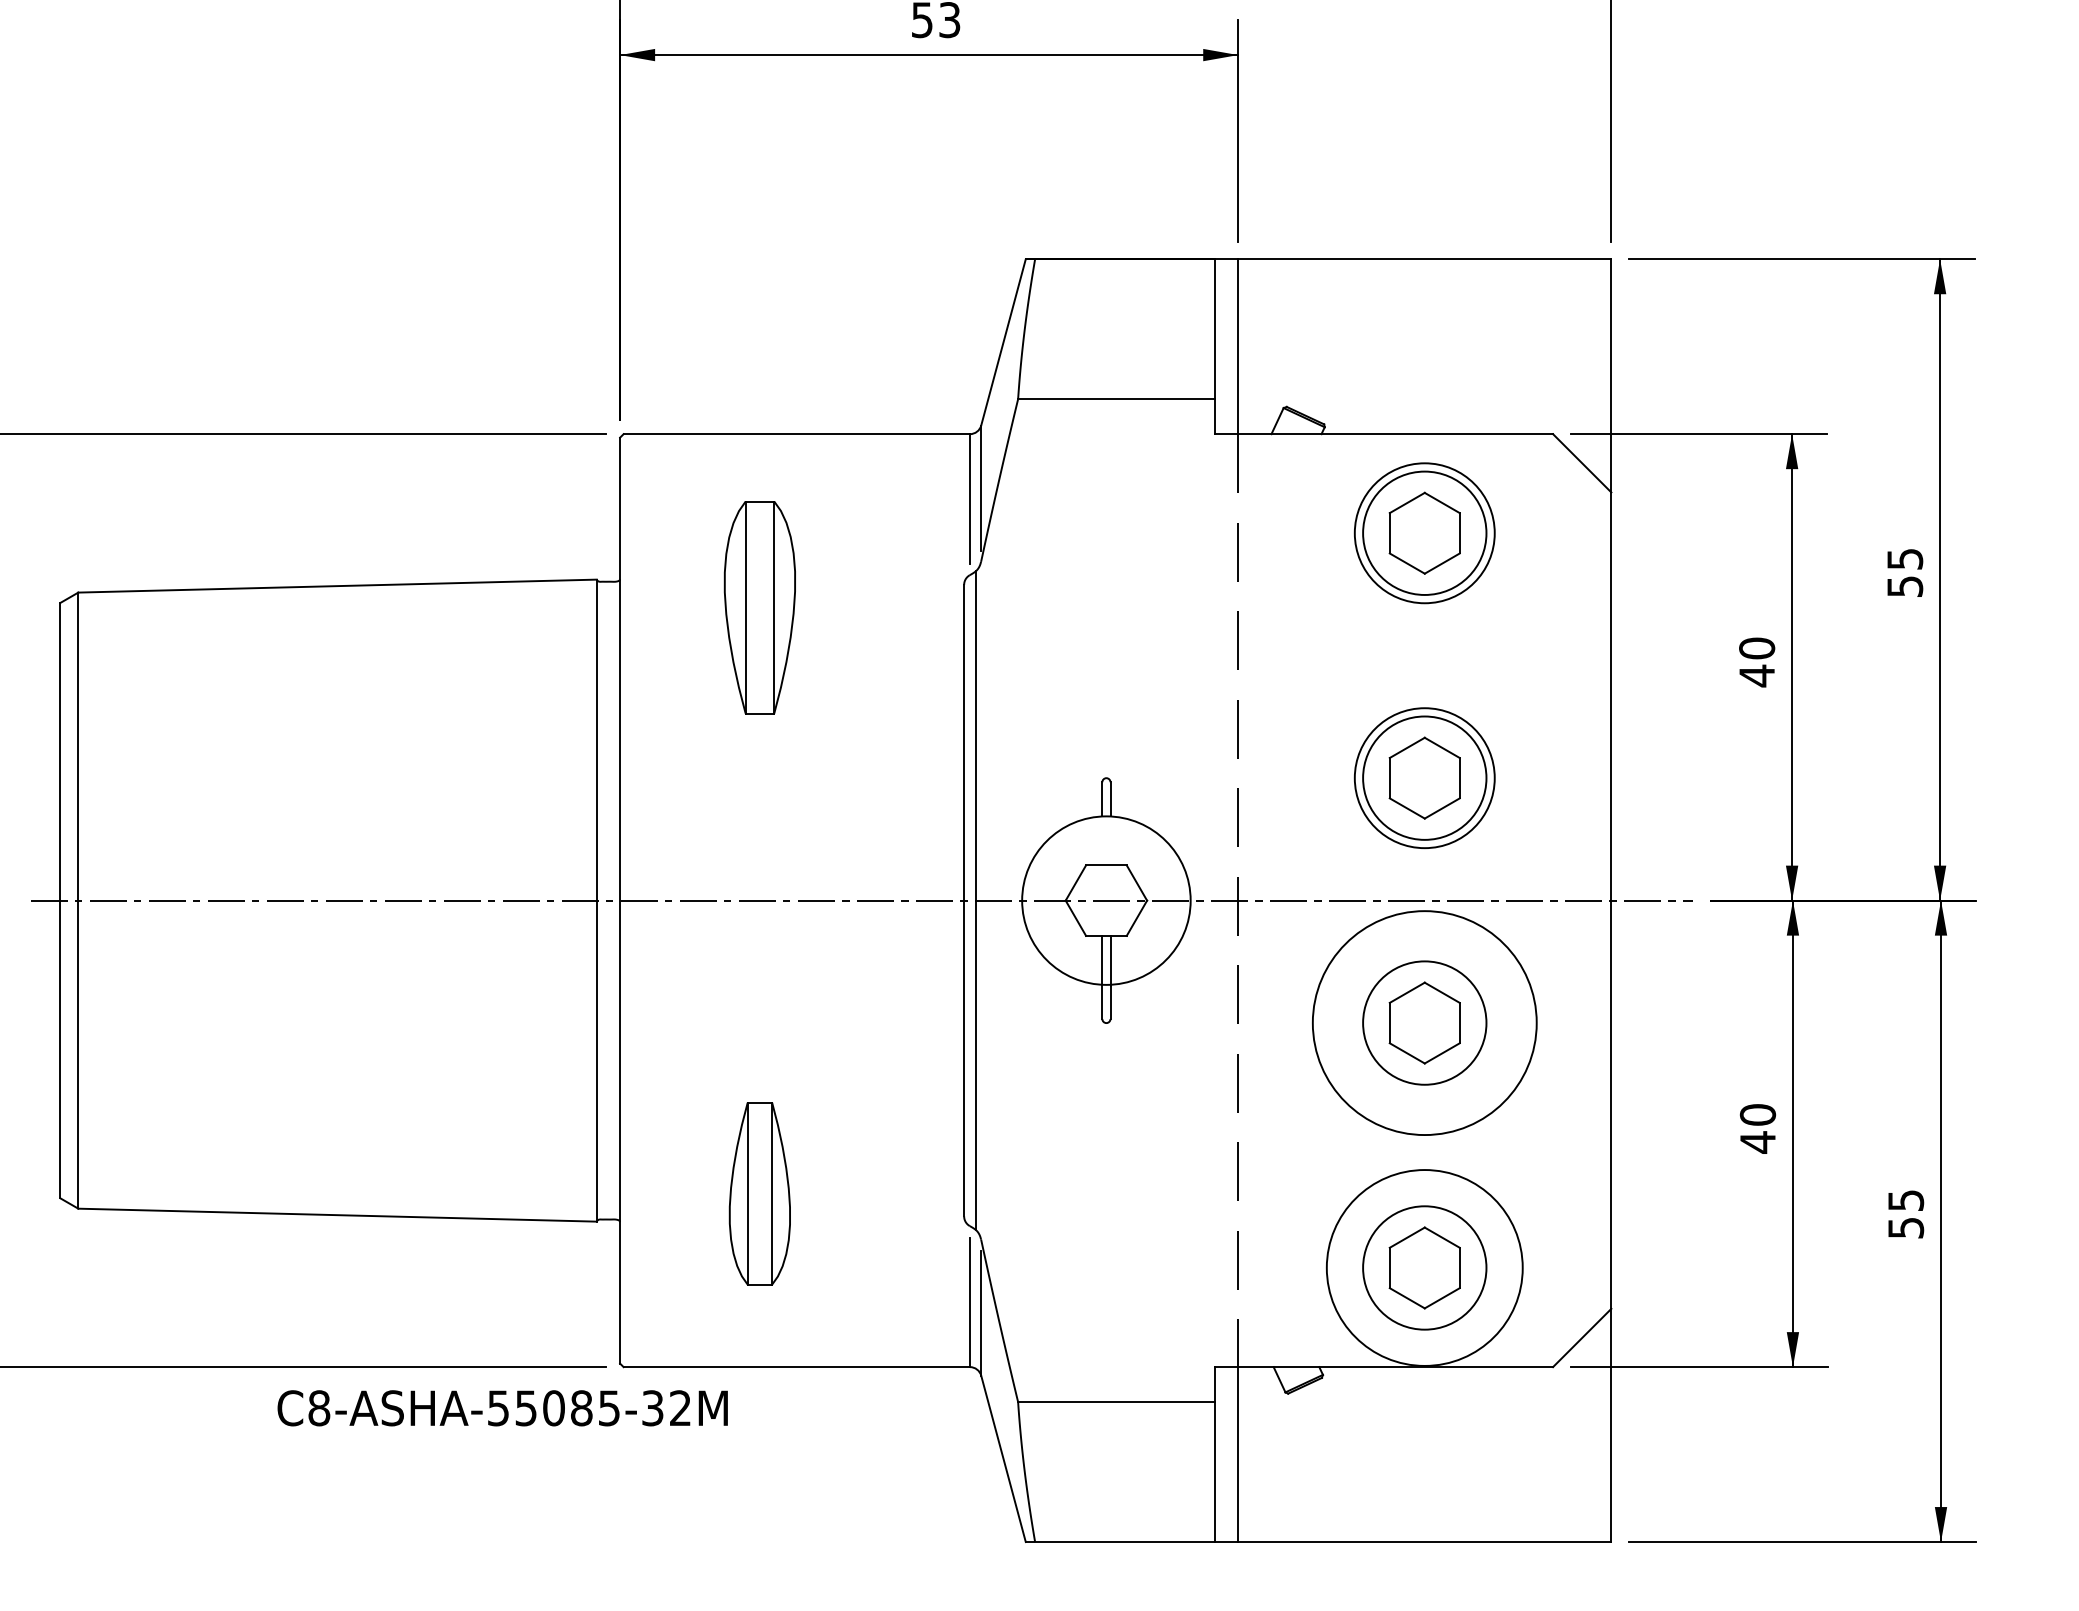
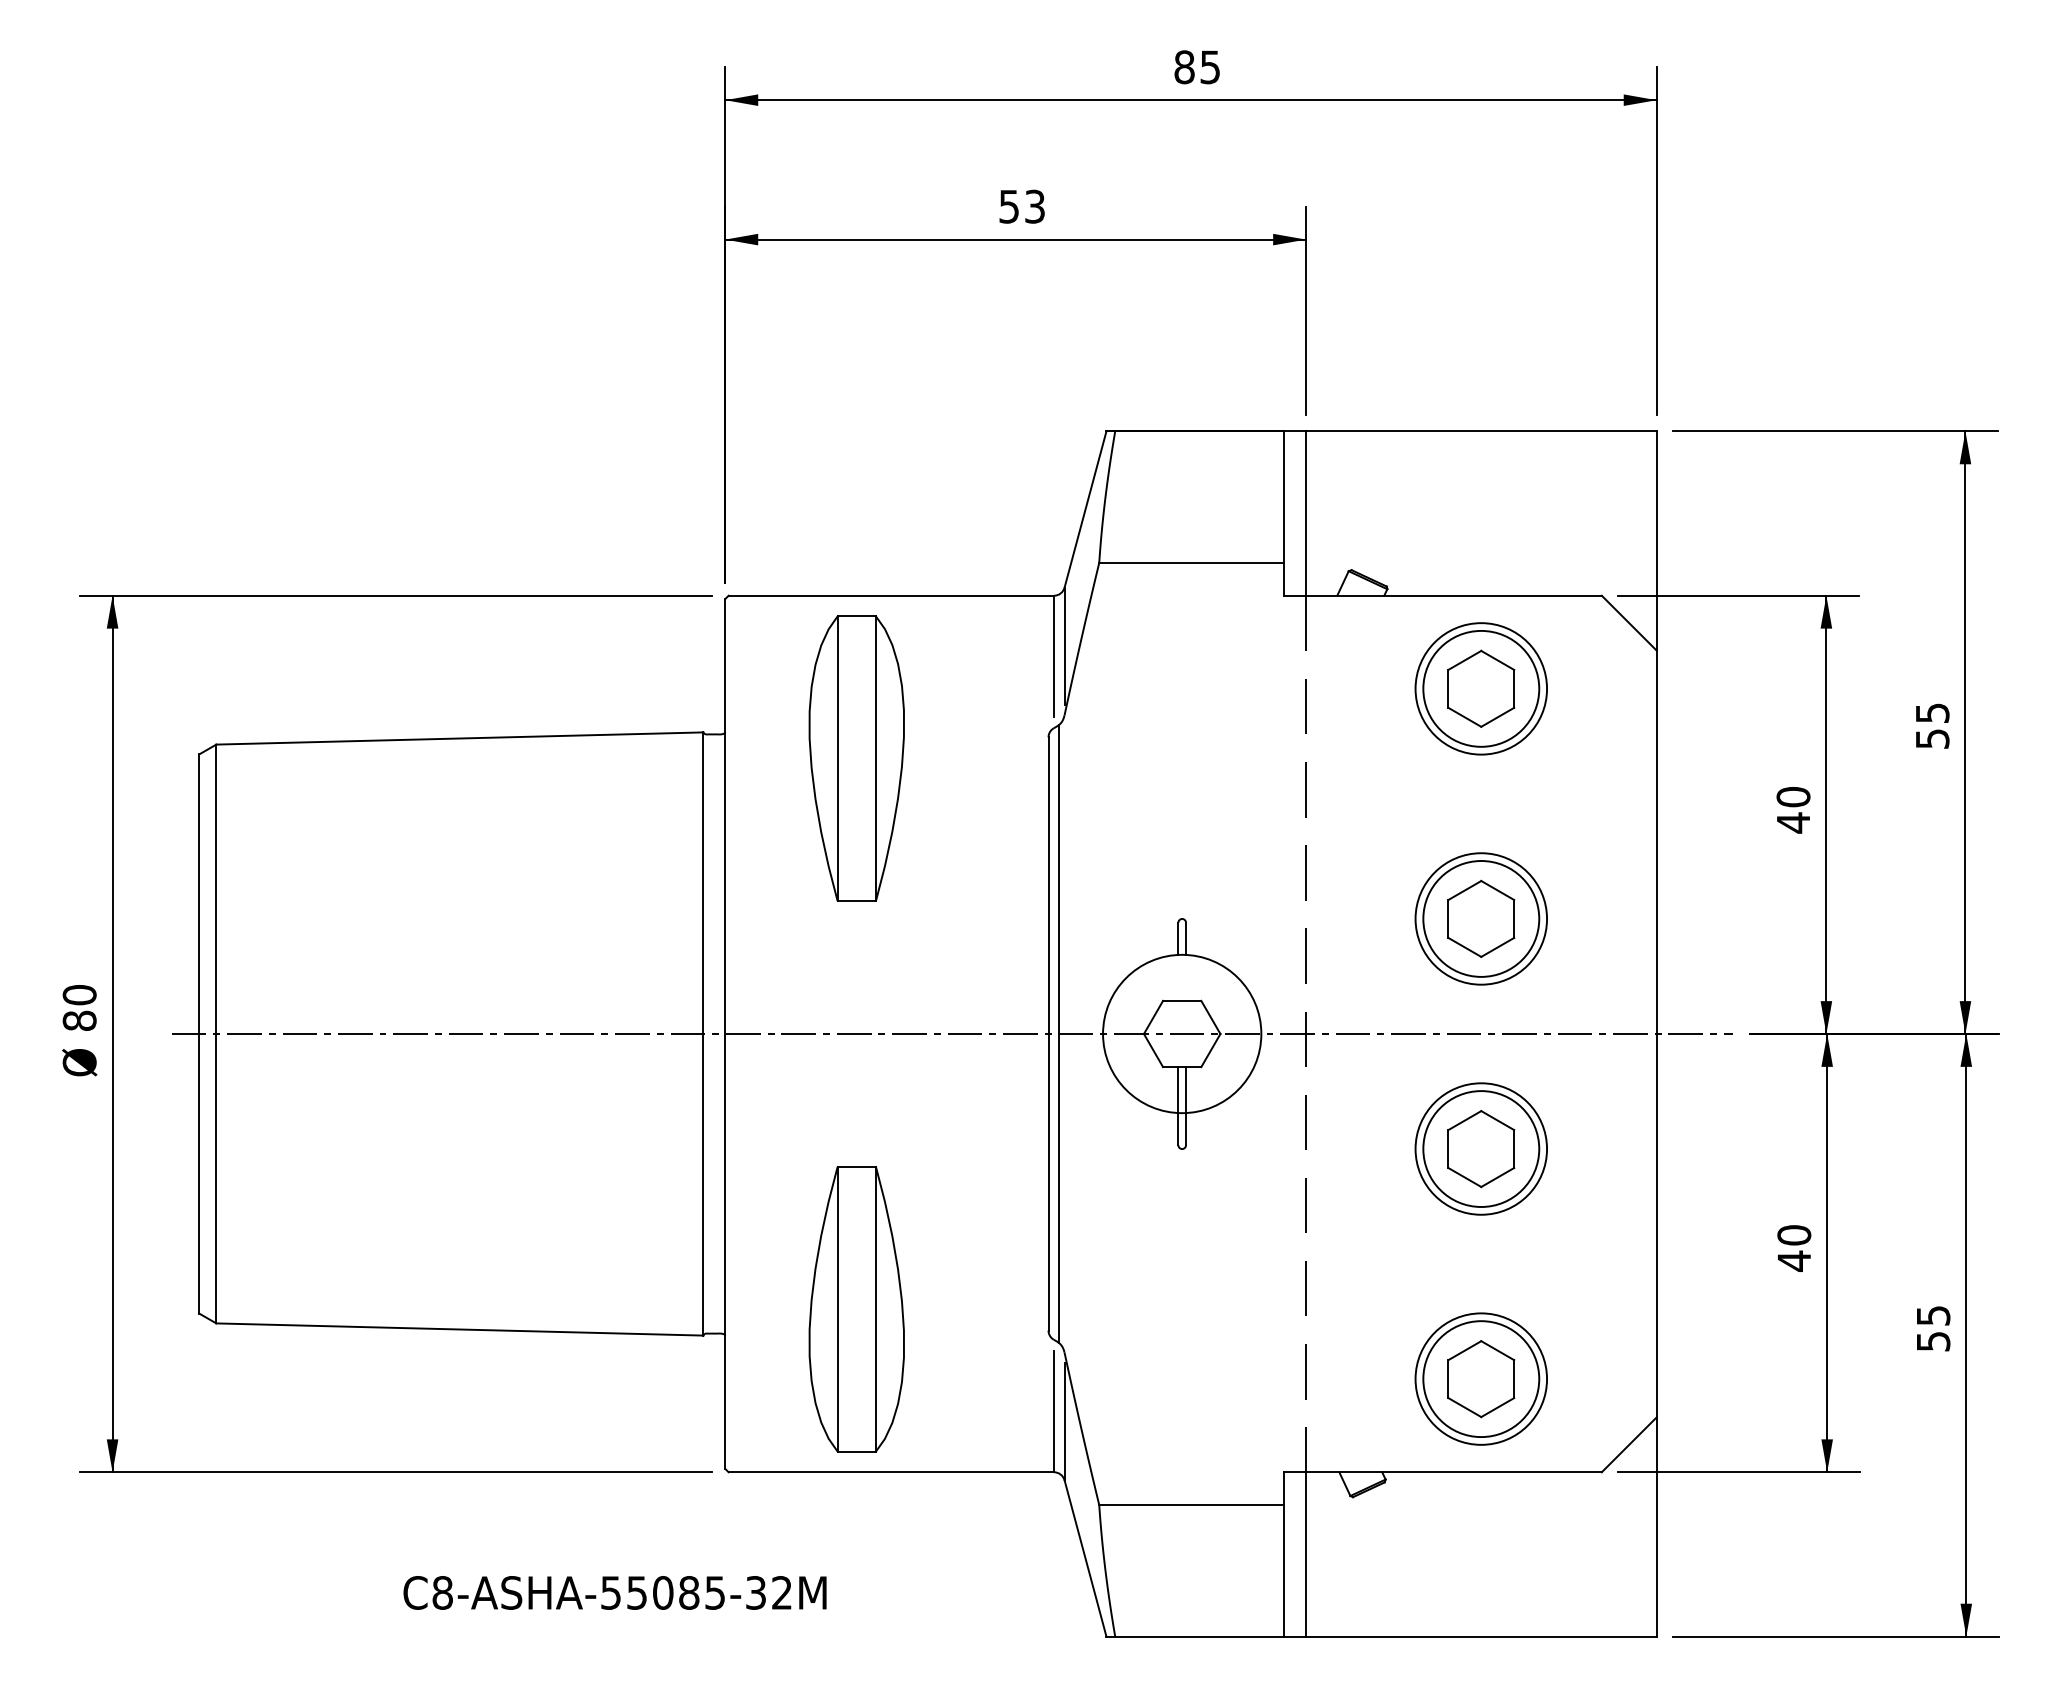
part: (759, 607) -> (856, 758), size x1.43
circle: (1424, 1022) -> (1481, 1148), size x0.62
part: (759, 1193) -> (856, 1309), size x1.67
circle: (1424, 1267) -> (1481, 1378), size x0.71
text: (502, 1407) -> (614, 1592), moved

